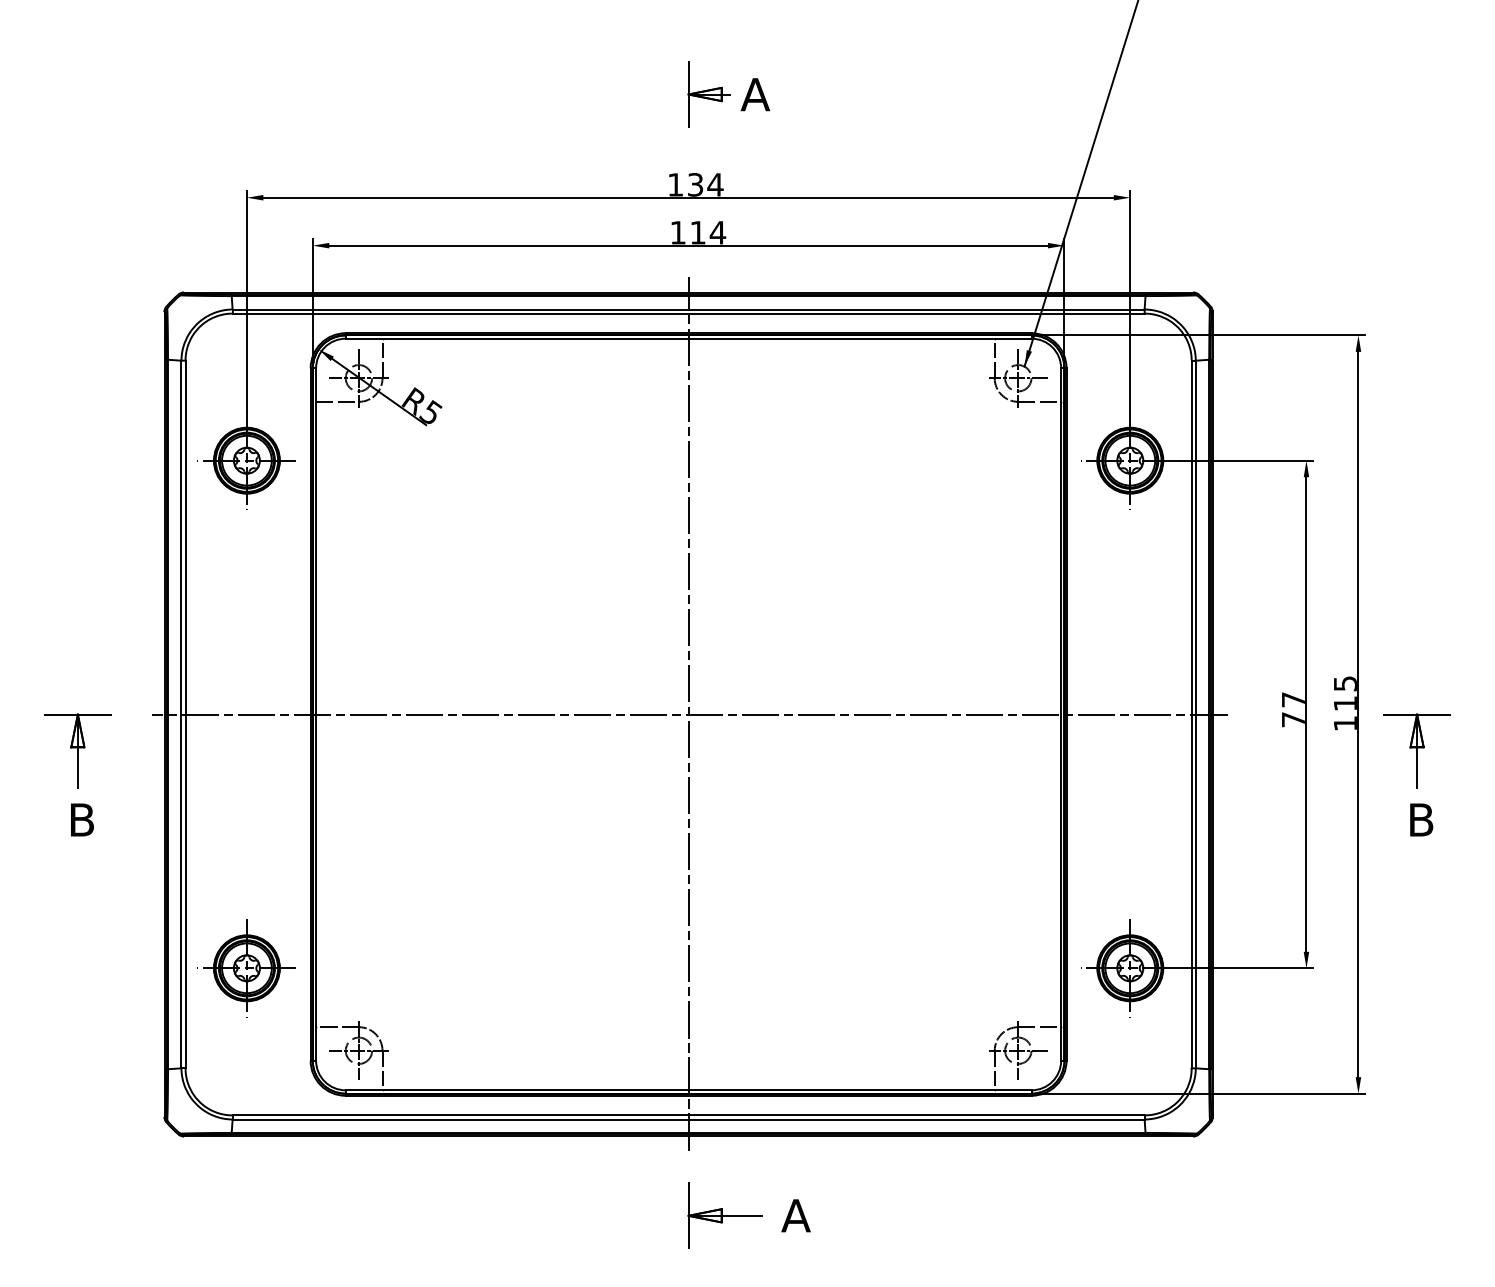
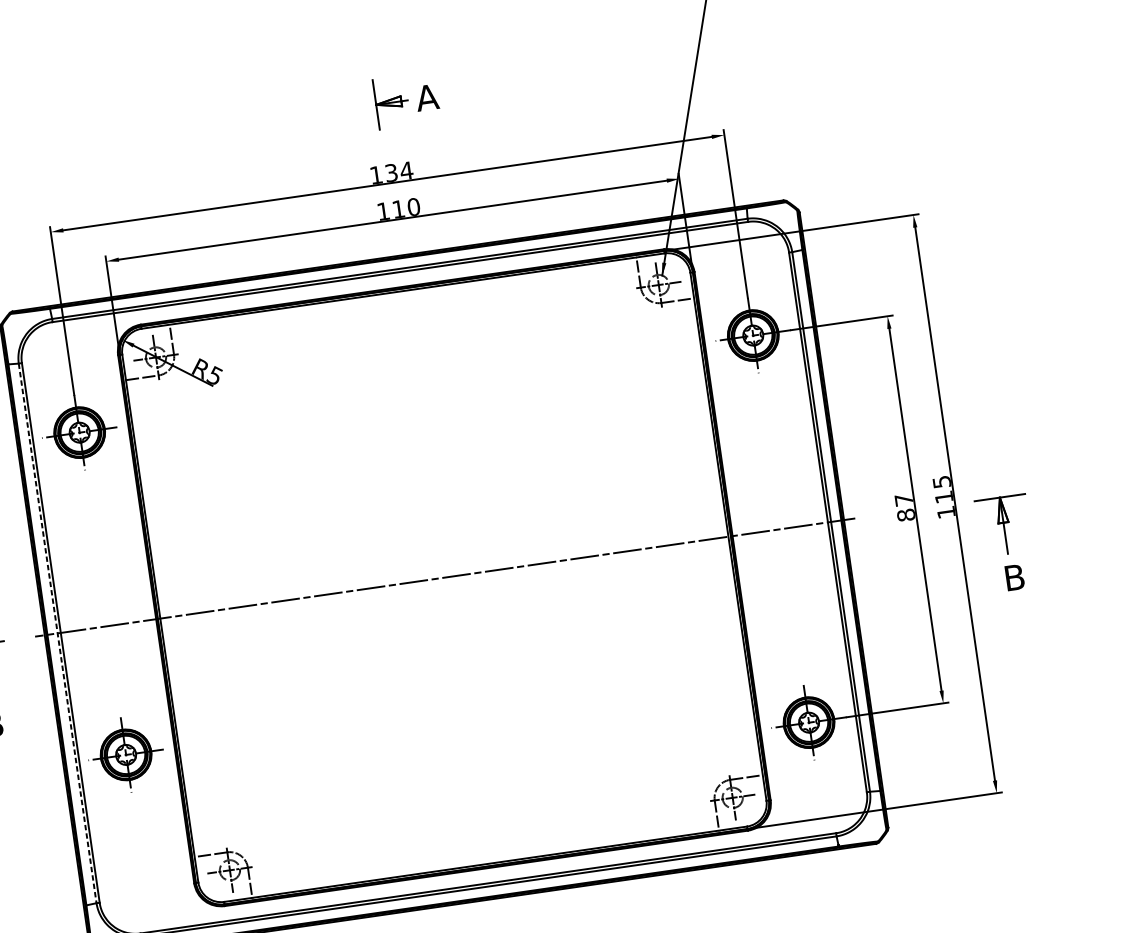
text: (717, 232) -> (413, 206), 114 -> 110
line: (688, 713) -> (444, 576), removed
line: (181, 714) -> (57, 633), solid -> dashed
text: (1292, 719) -> (905, 515), 77 -> 87
part: (246, 968) -> (125, 755), moved

